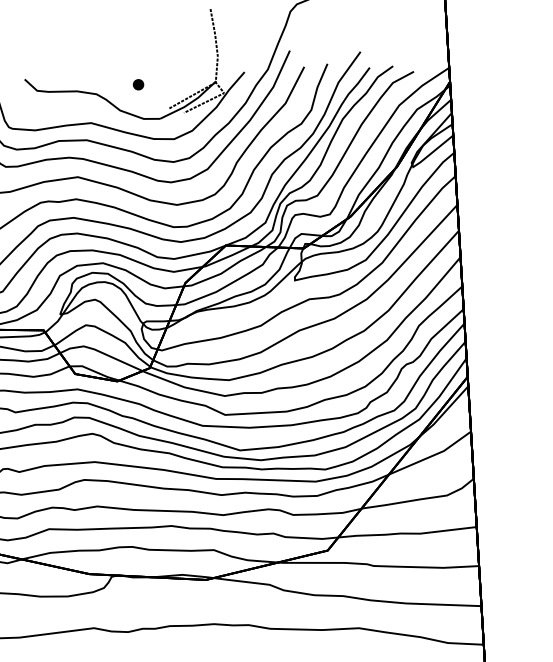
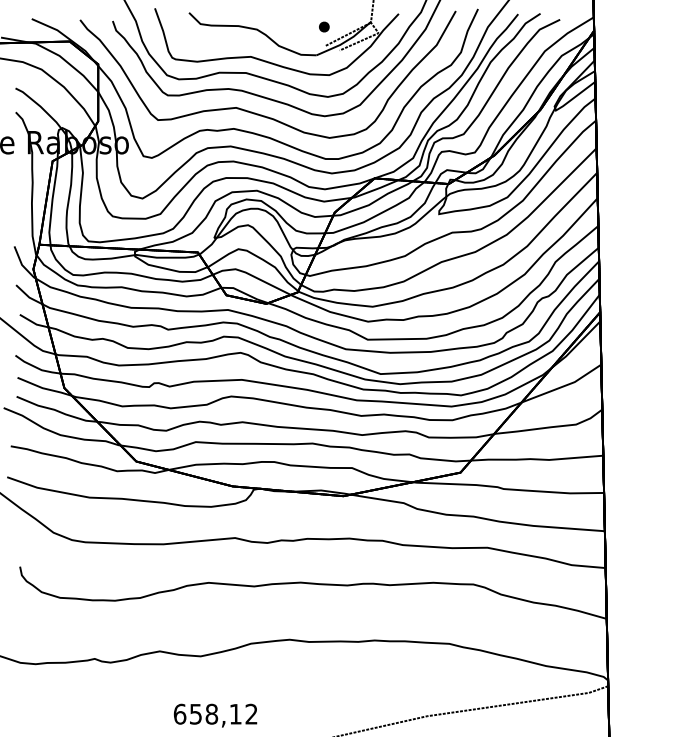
part: (138, 84) -> (324, 26), moved

